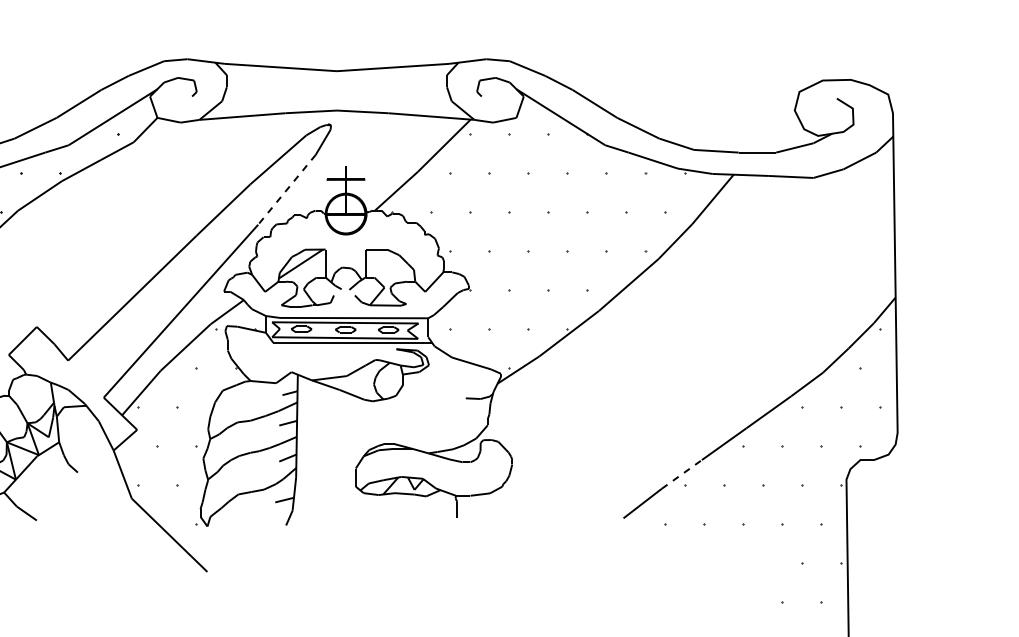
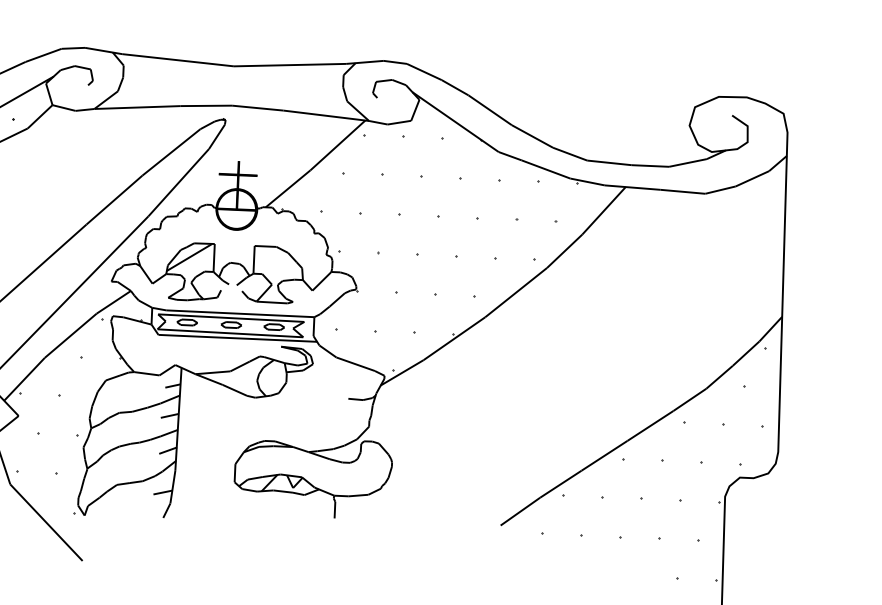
line: (286, 190) -> (178, 183), dashed -> solid
line: (681, 474) -> (560, 484), dashed -> solid

